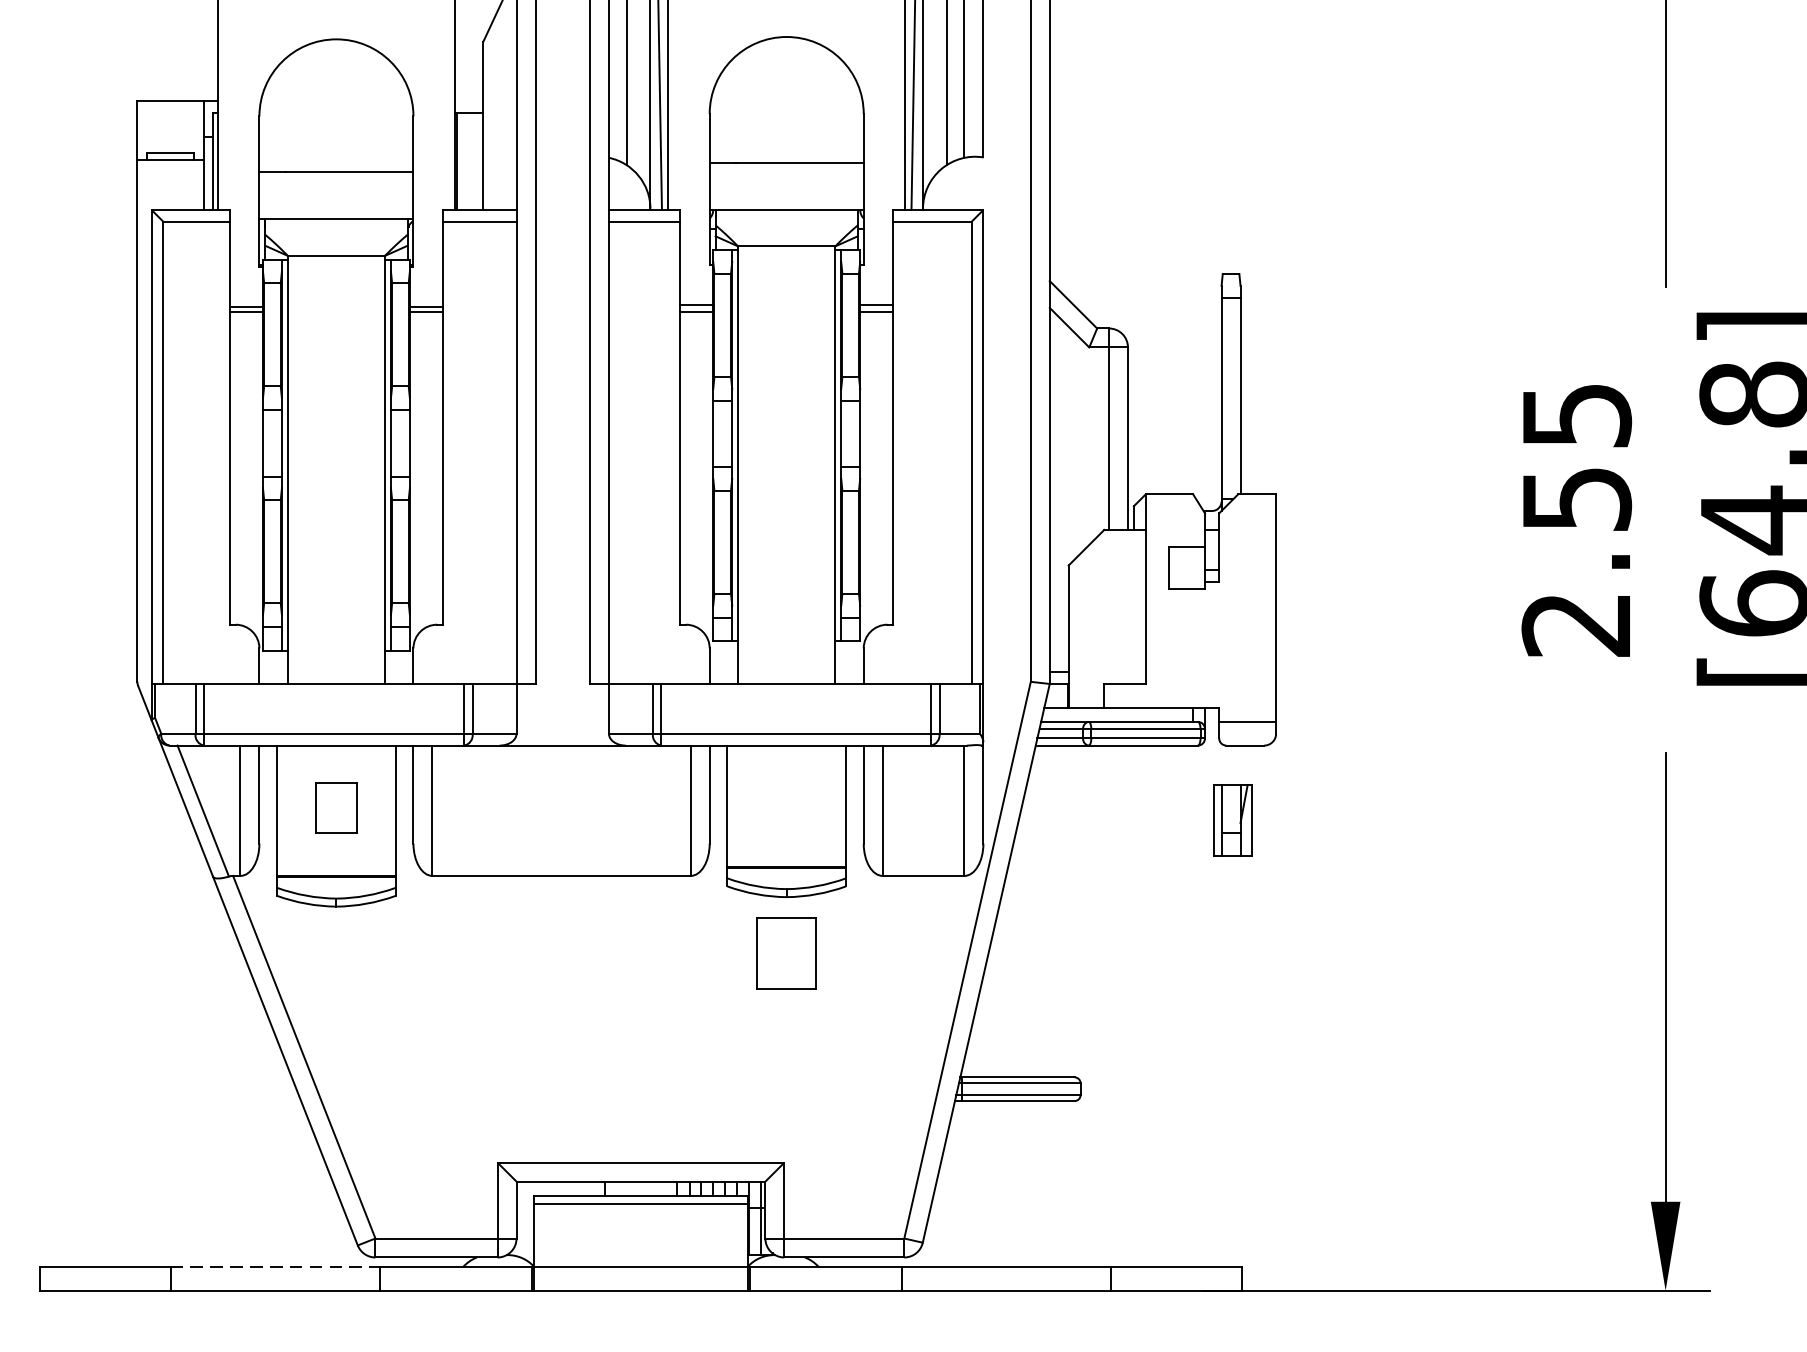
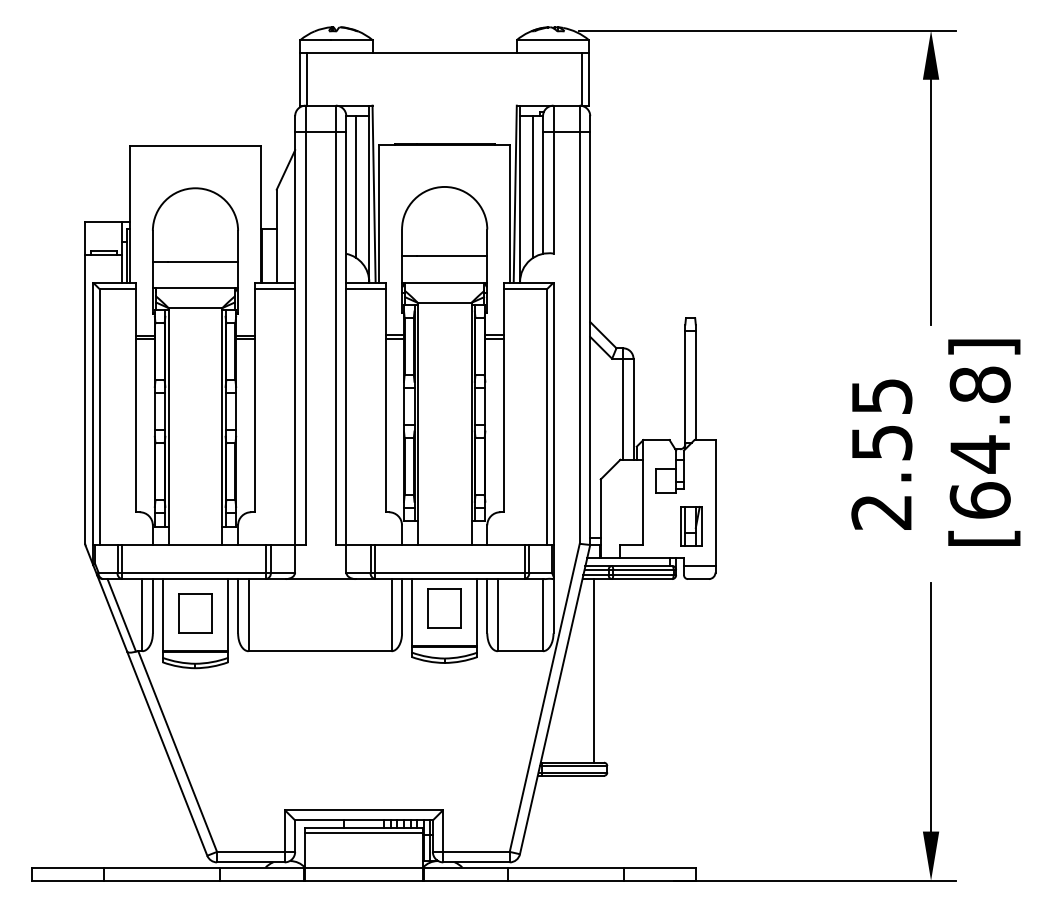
part: (336, 807) -> (195, 613), size x1.43
part: (1232, 820) -> (691, 526), moved
line: (1057, 910) -> (594, 670), added
part: (786, 954) -> (444, 608), moved
line: (276, 1266) -> (162, 867), dashed -> solid

